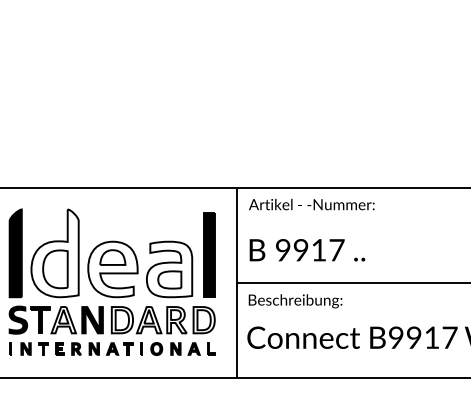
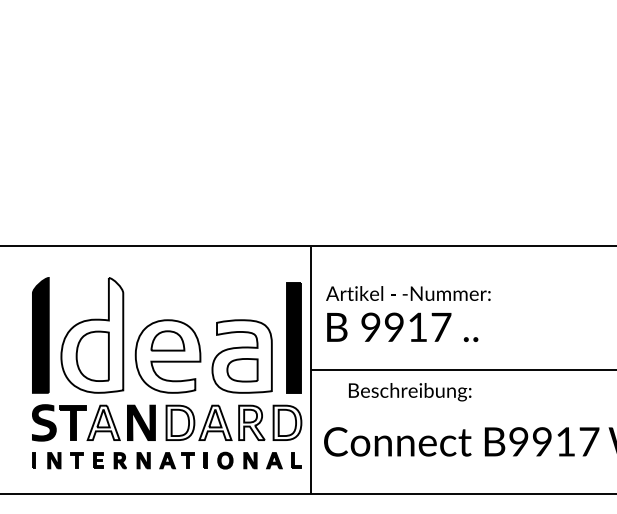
text: (311, 204) -> (408, 293), moved
part: (112, 282) -> (167, 373), moved
text: (295, 301) -> (410, 392), moved

